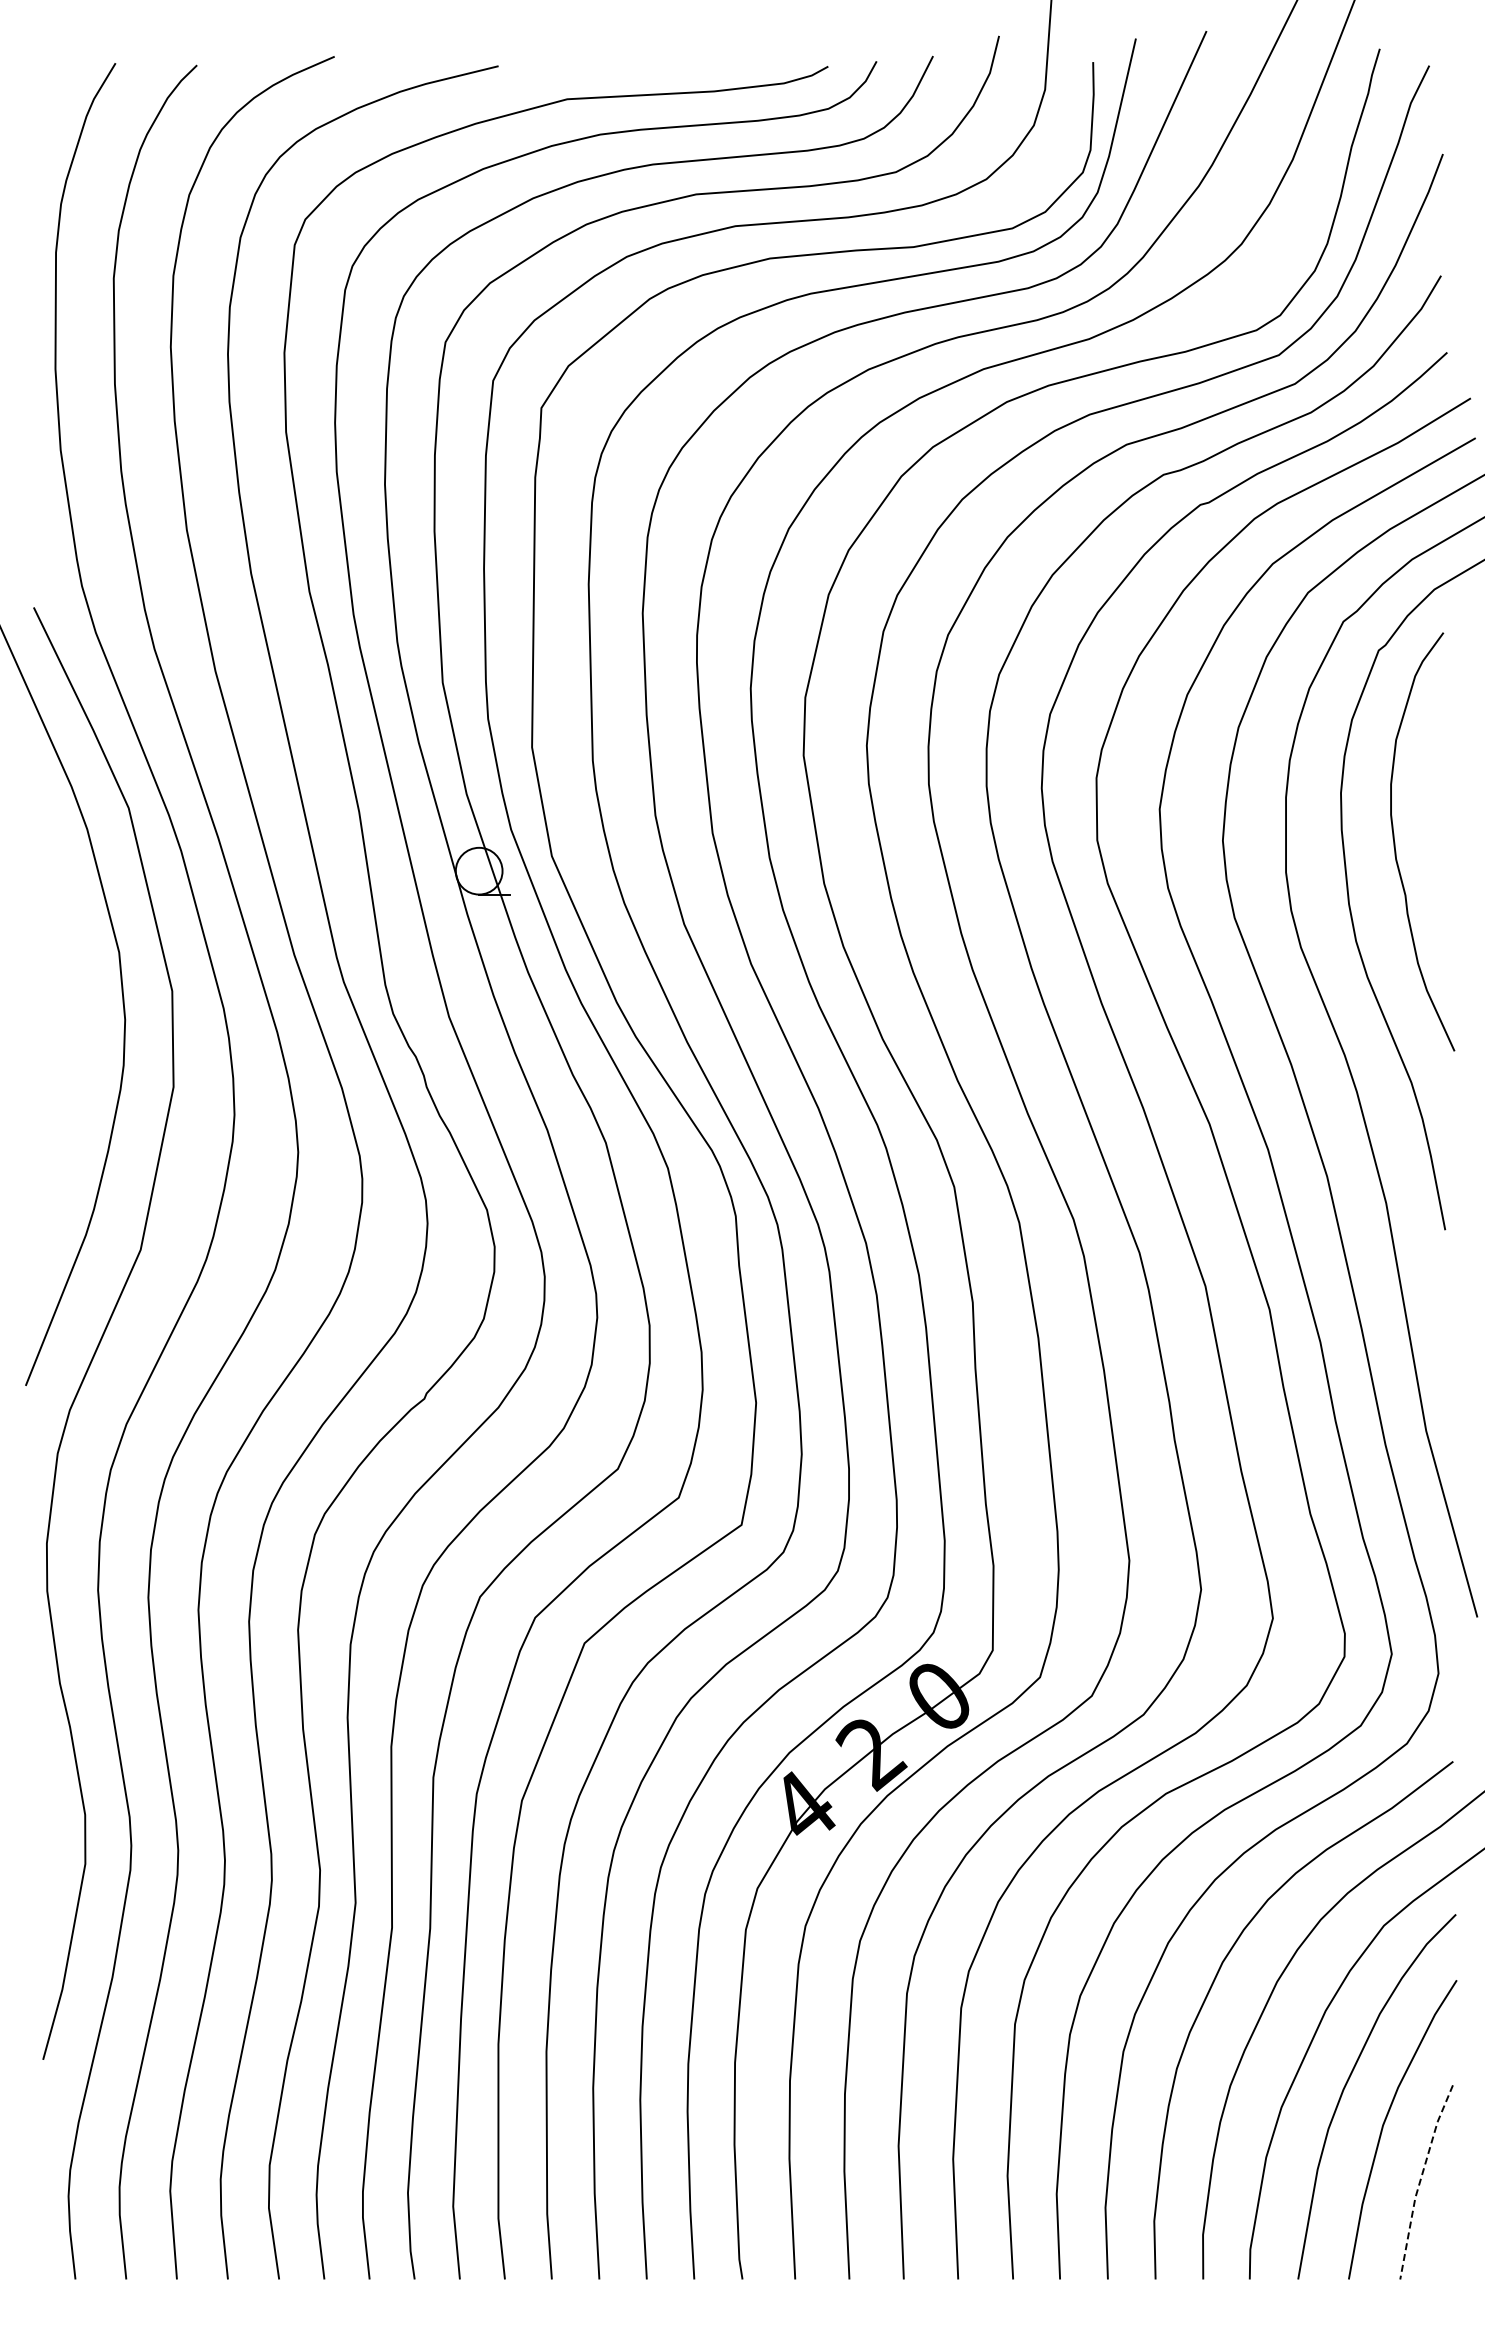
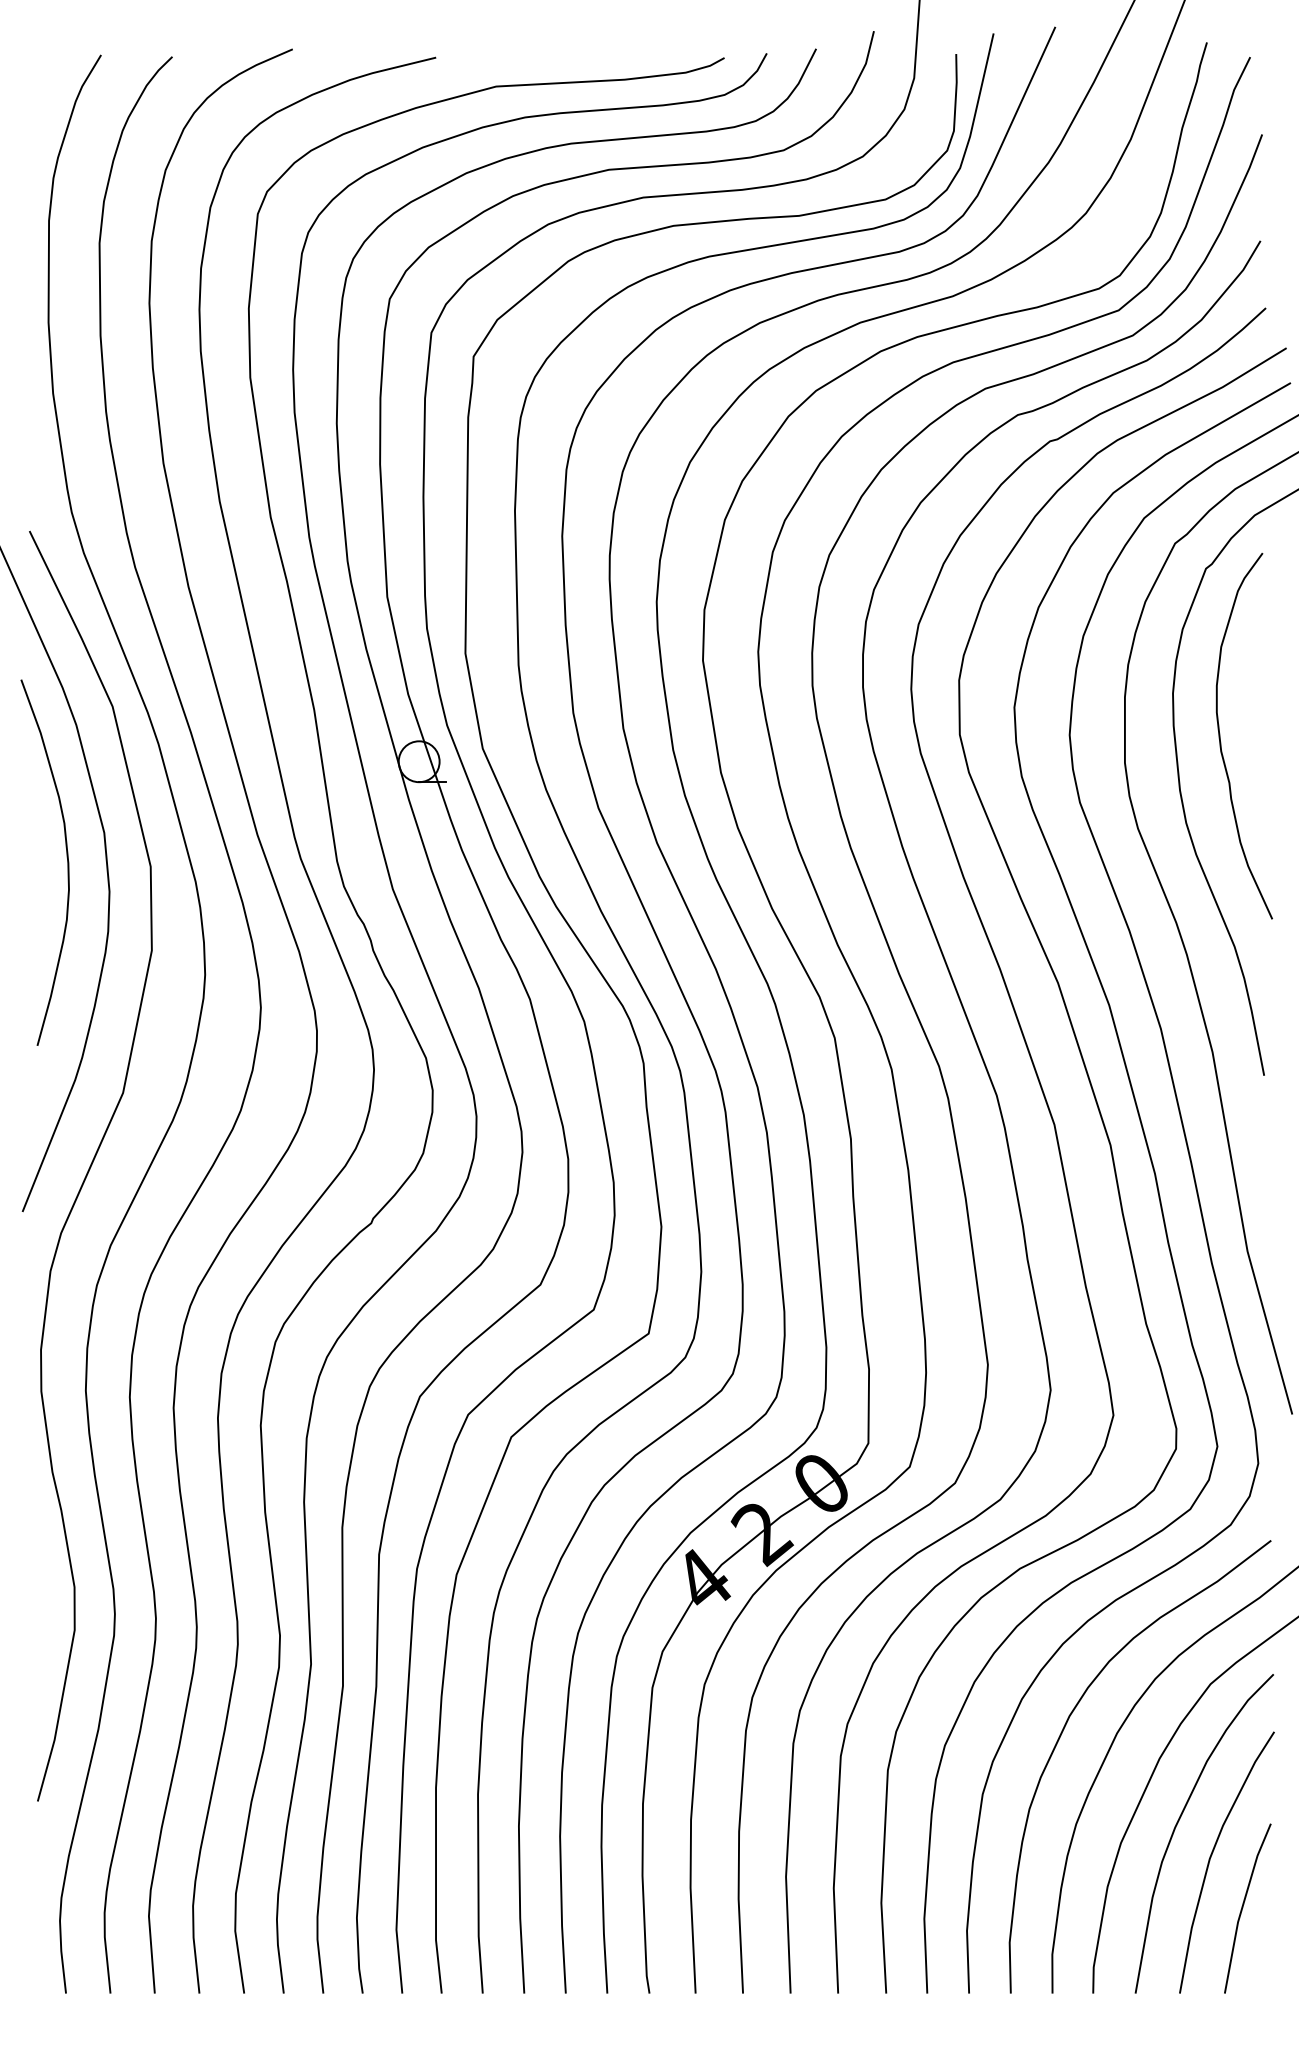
curve: (76, 983) -> (66, 859), added
line: (1420, 2180) -> (1242, 1907), dashed -> solid

